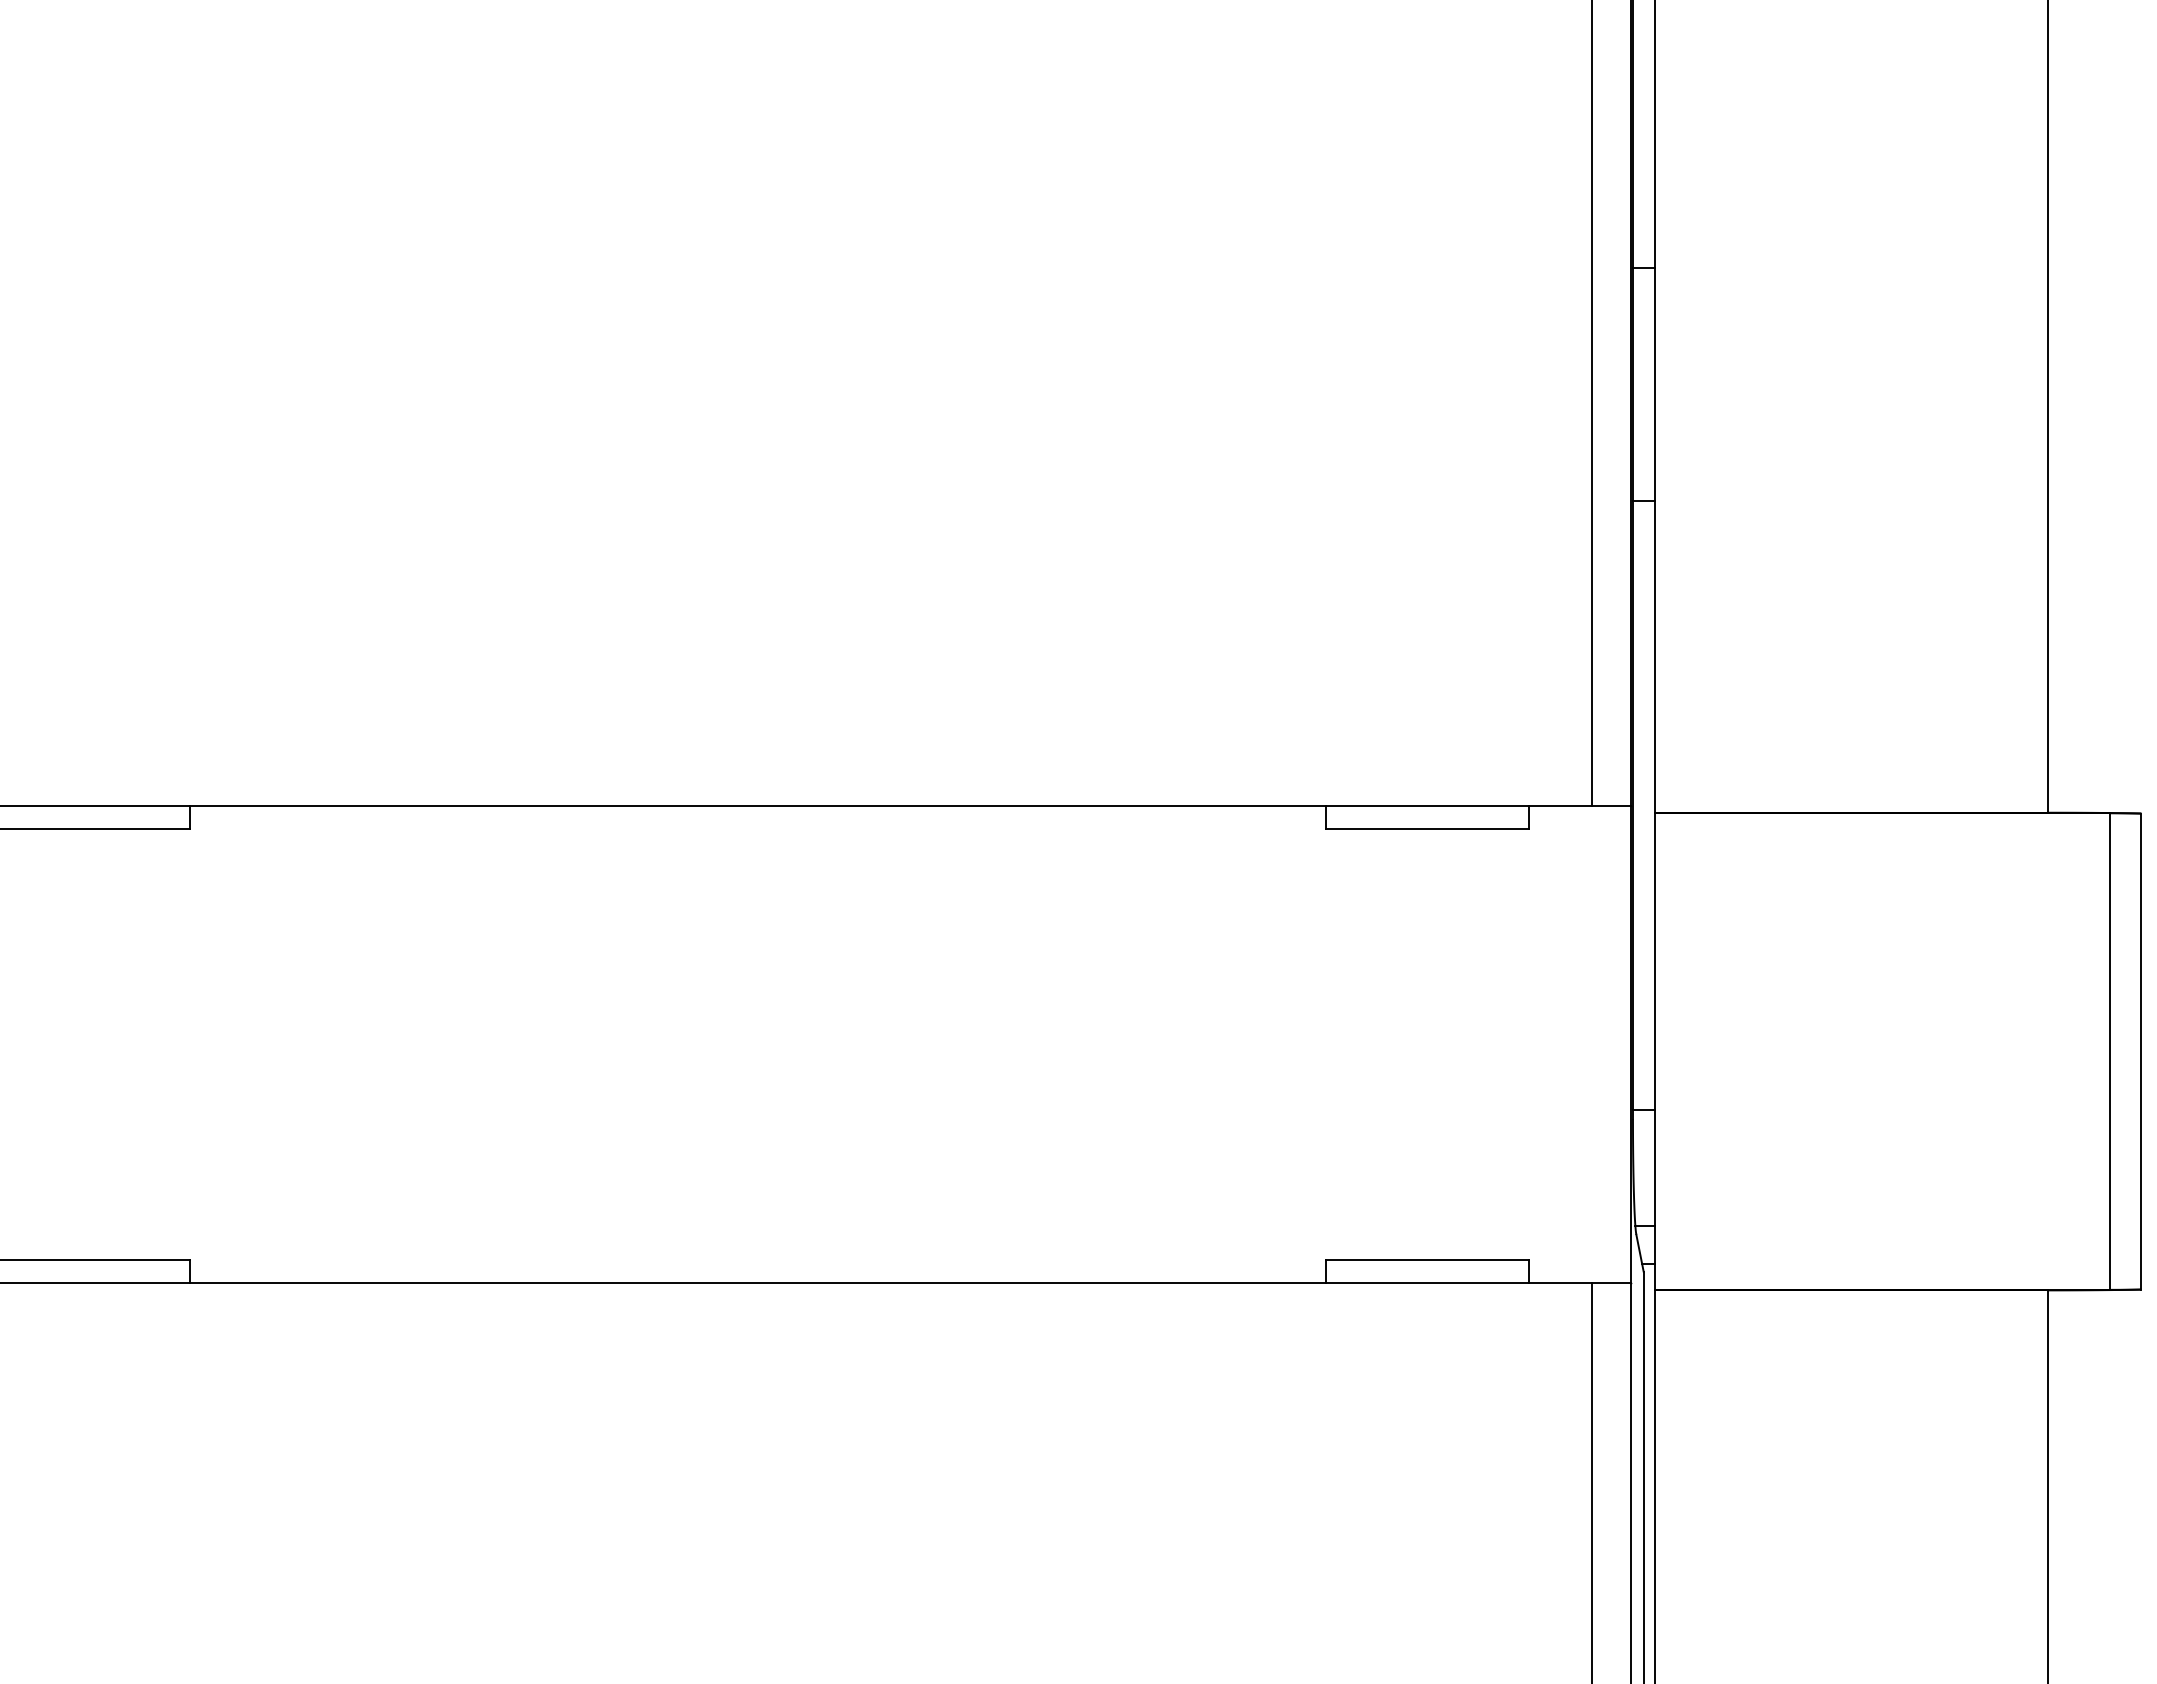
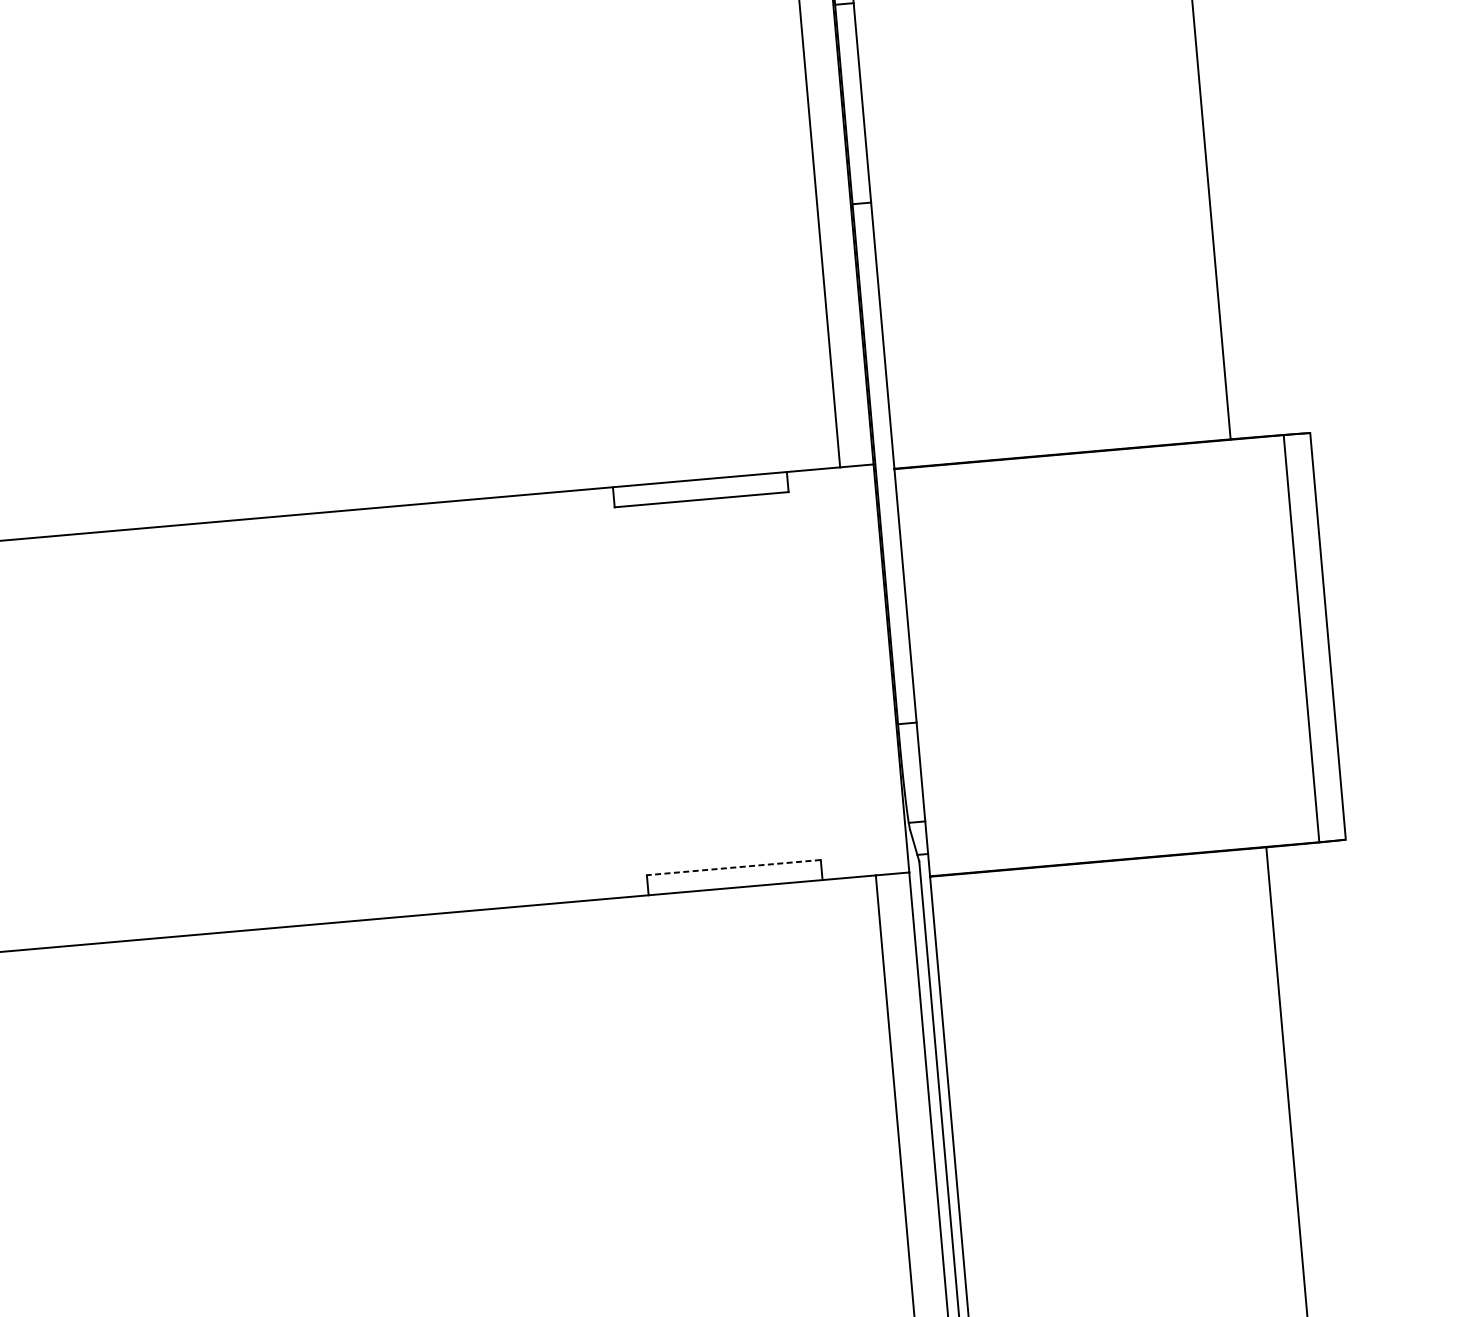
line: (1427, 1259) -> (733, 867), solid -> dashed

